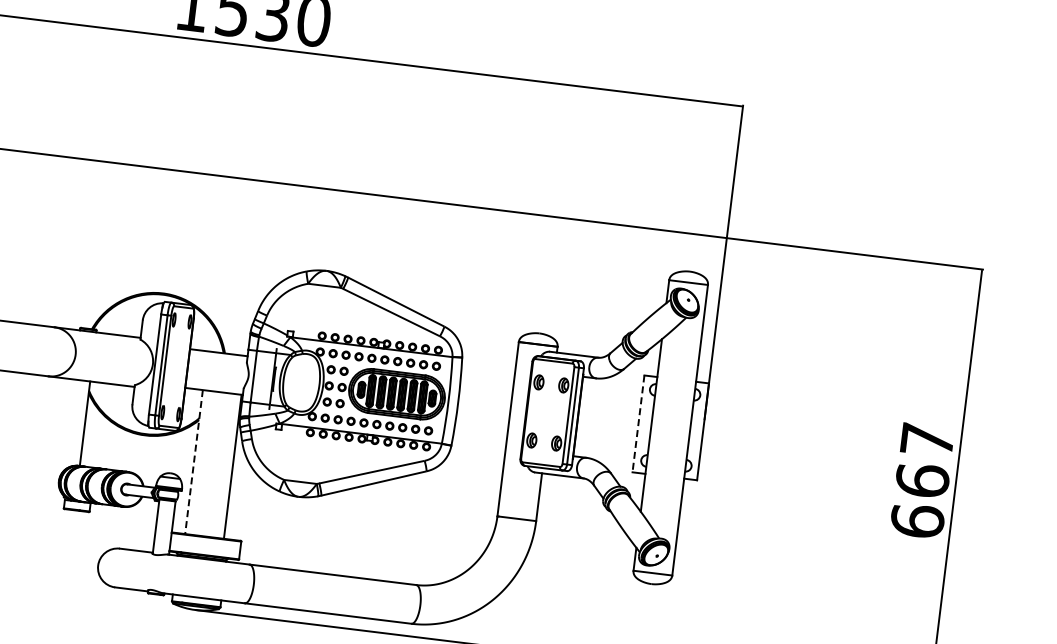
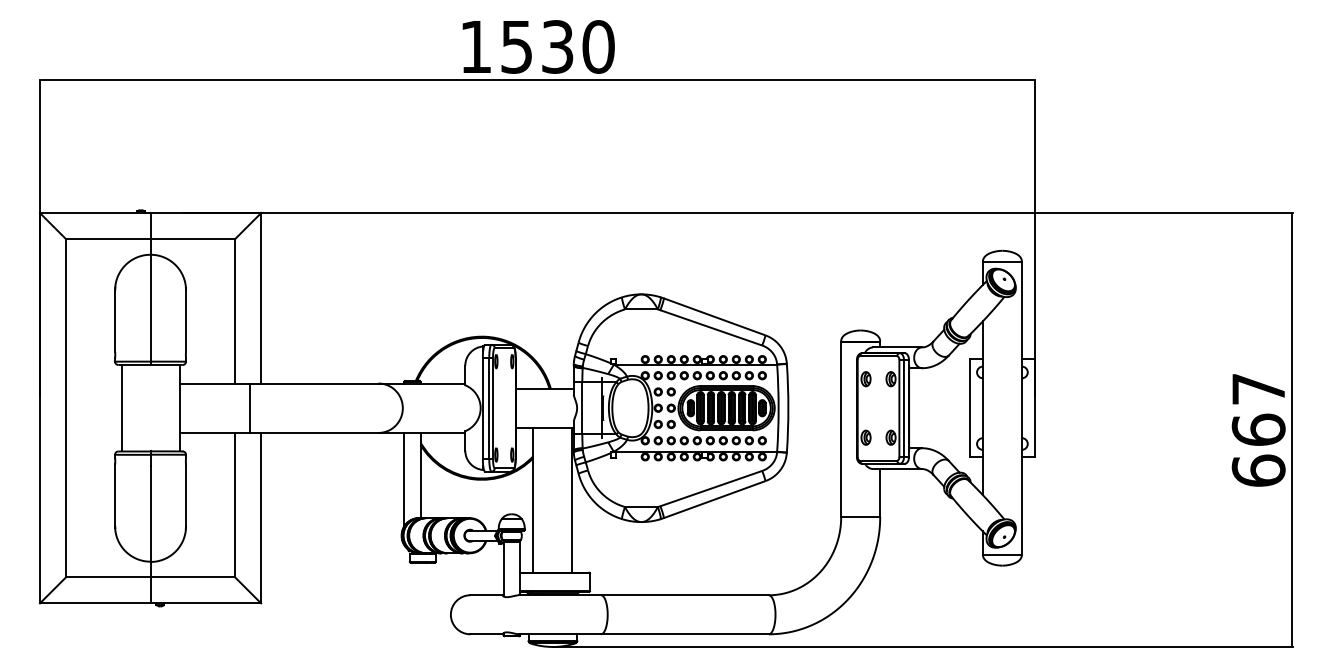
line: (638, 424) -> (969, 408), dashed -> solid
line: (68, 425) -> (404, 479), added
line: (194, 462) -> (533, 500), dashed -> solid

